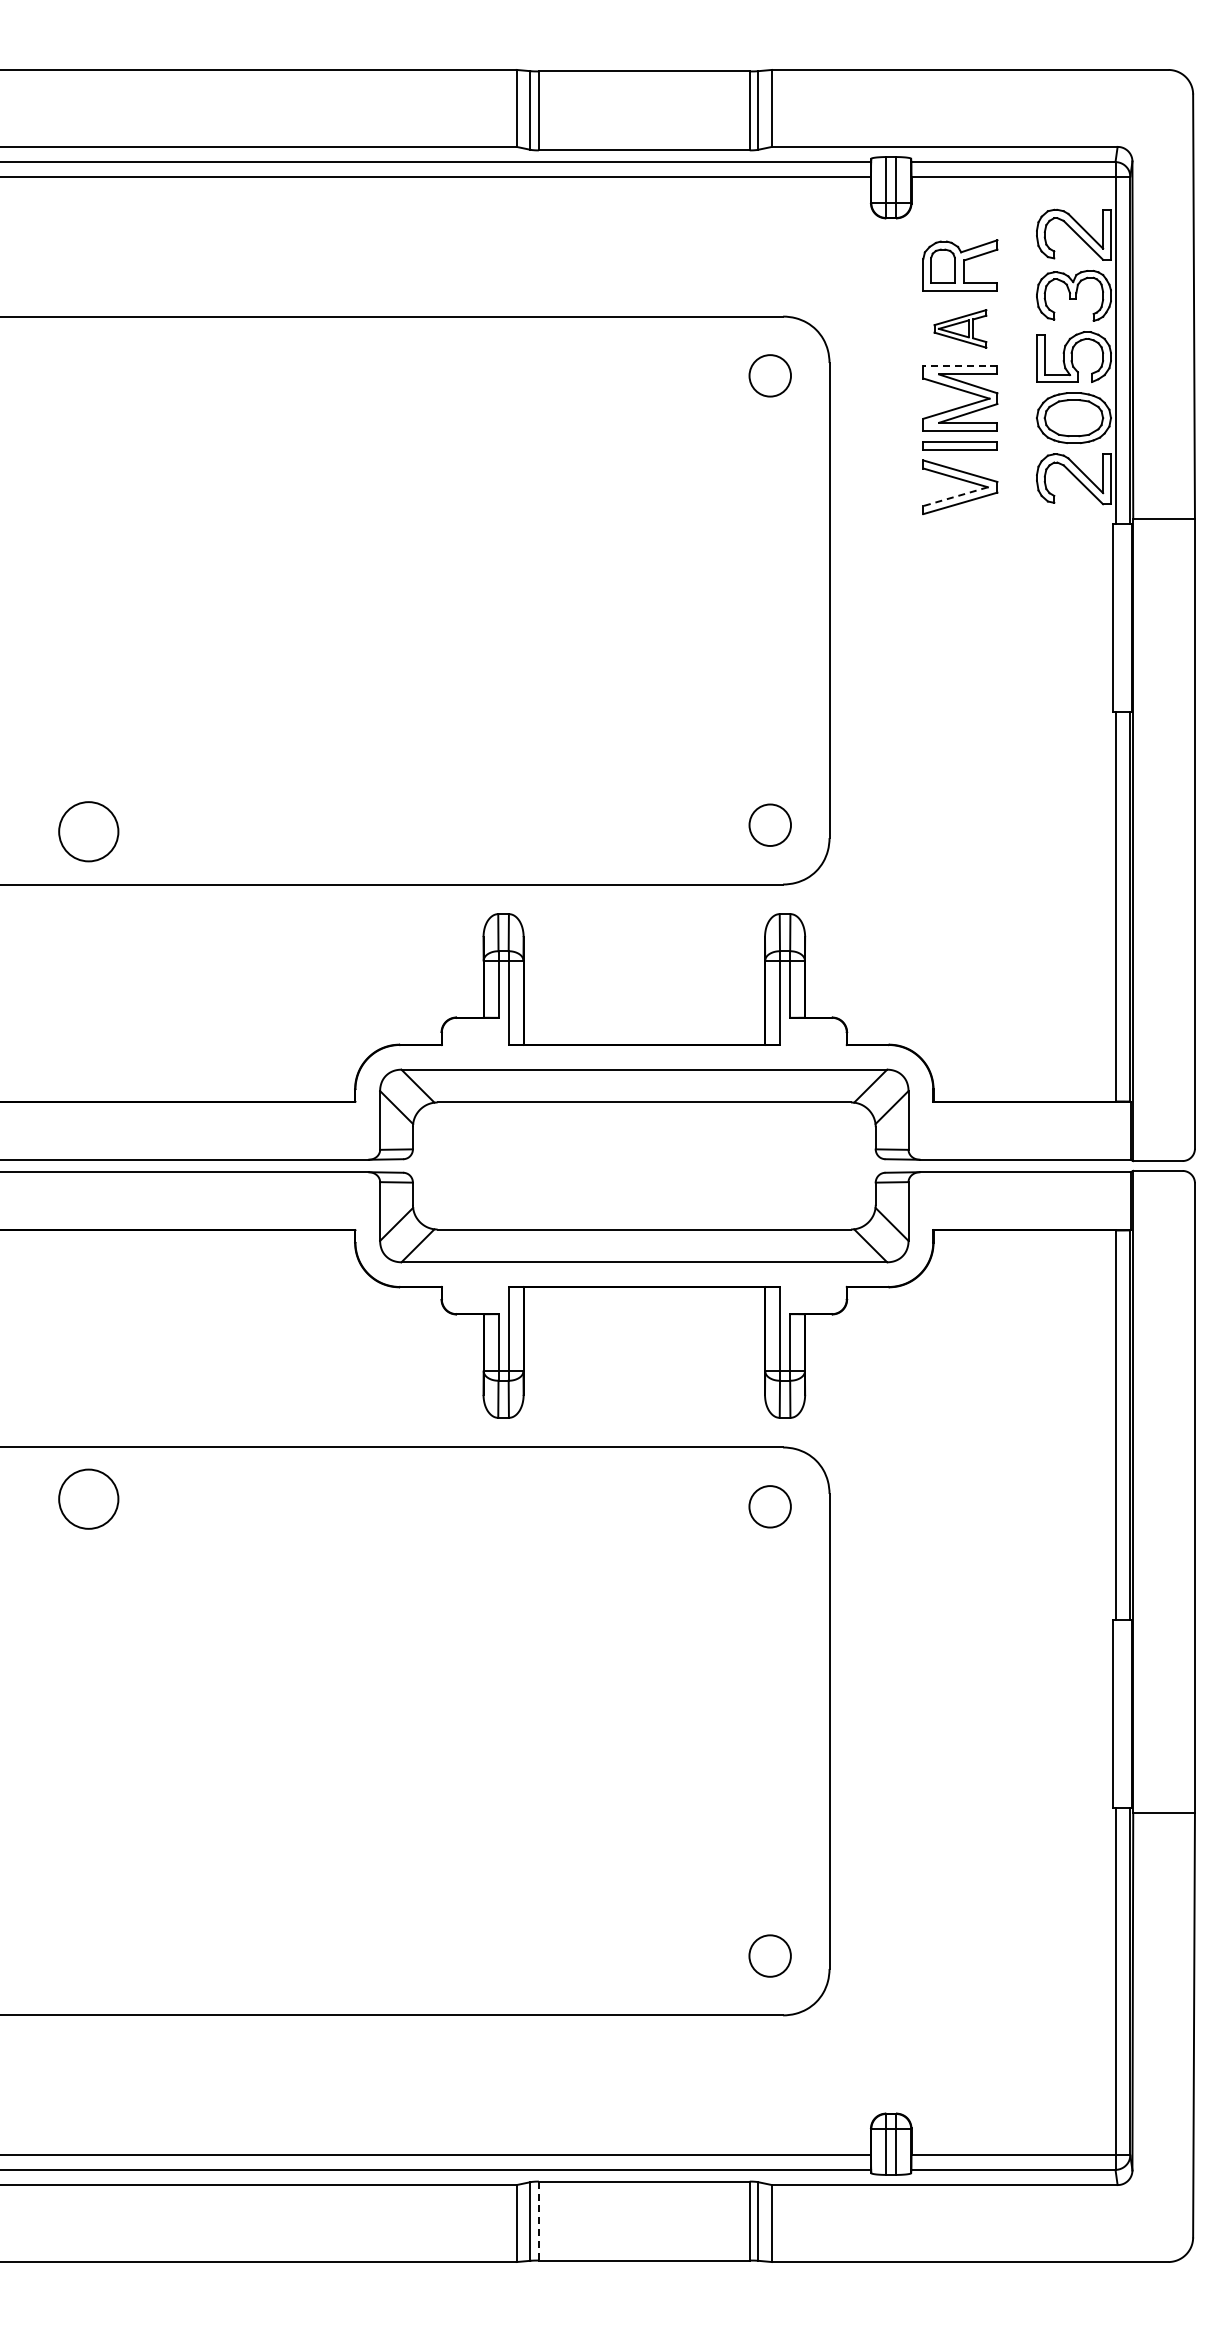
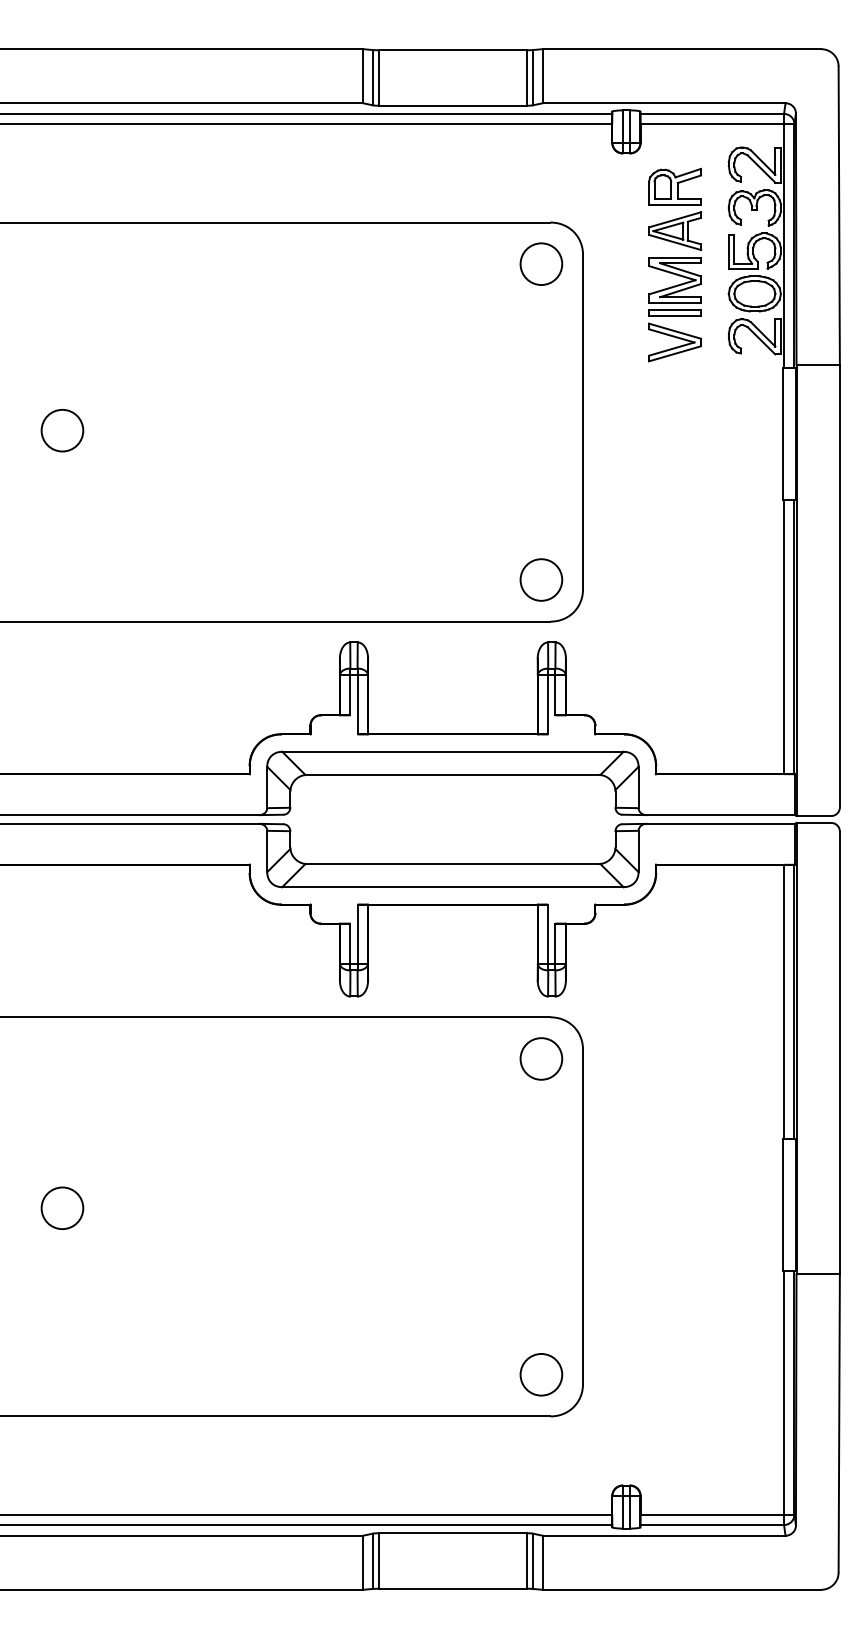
part: (960, 328) -> (675, 230), size x1.43
line: (959, 366) -> (674, 257), dashed -> solid
circle: (769, 375) -> (540, 263), size x1.43
line: (955, 496) -> (671, 348), dashed -> solid
circle: (769, 824) -> (540, 579), size x1.43
circle: (88, 831) -> (62, 430), moved
circle: (88, 1498) -> (62, 1207), moved
circle: (769, 1506) -> (540, 1058), size x1.43
circle: (769, 1955) -> (540, 1374), size x1.43
line: (538, 2221) -> (378, 1561), dashed -> solid

